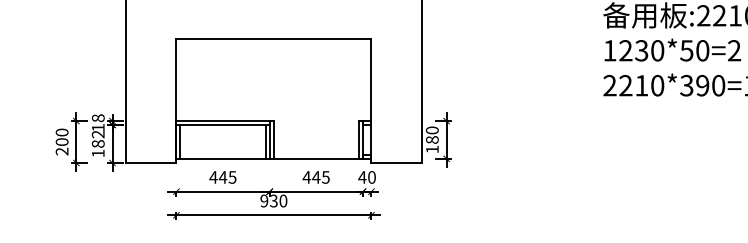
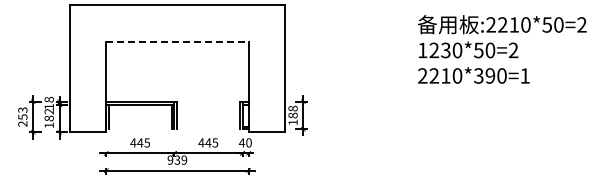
line: (274, 39) -> (177, 42), solid -> dashed
text: (432, 130) -> (293, 108), 180 -> 188
text: (61, 137) -> (22, 113), 200 -> 253
line: (269, 159) -> (174, 129), removed
text: (283, 200) -> (184, 159), 930 -> 939

